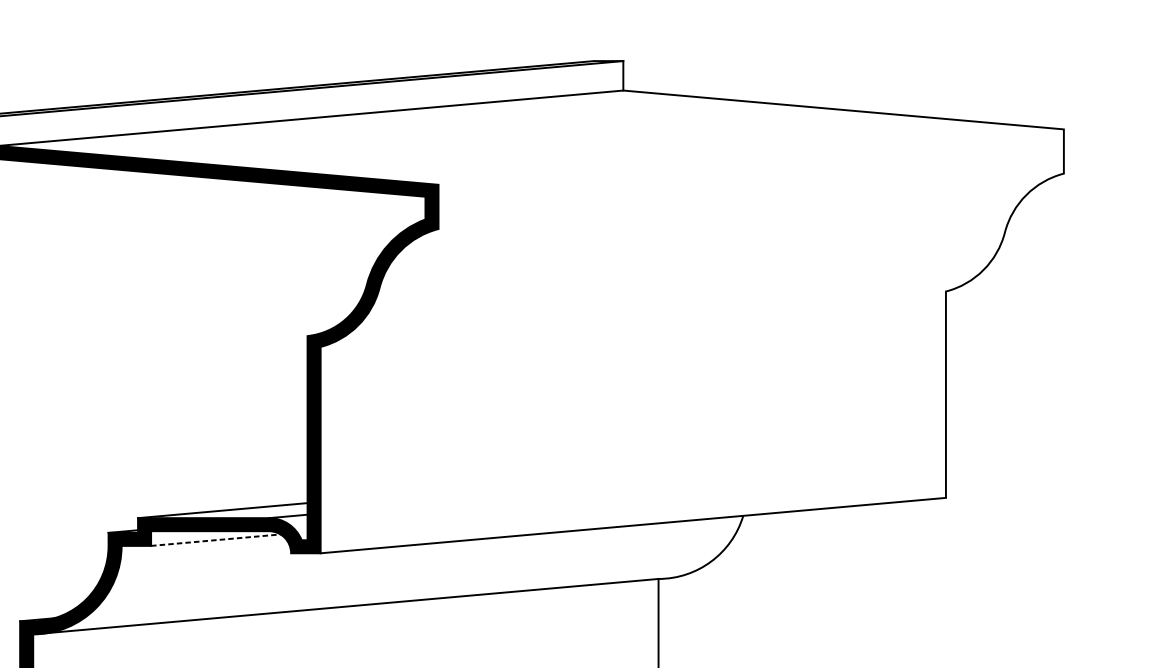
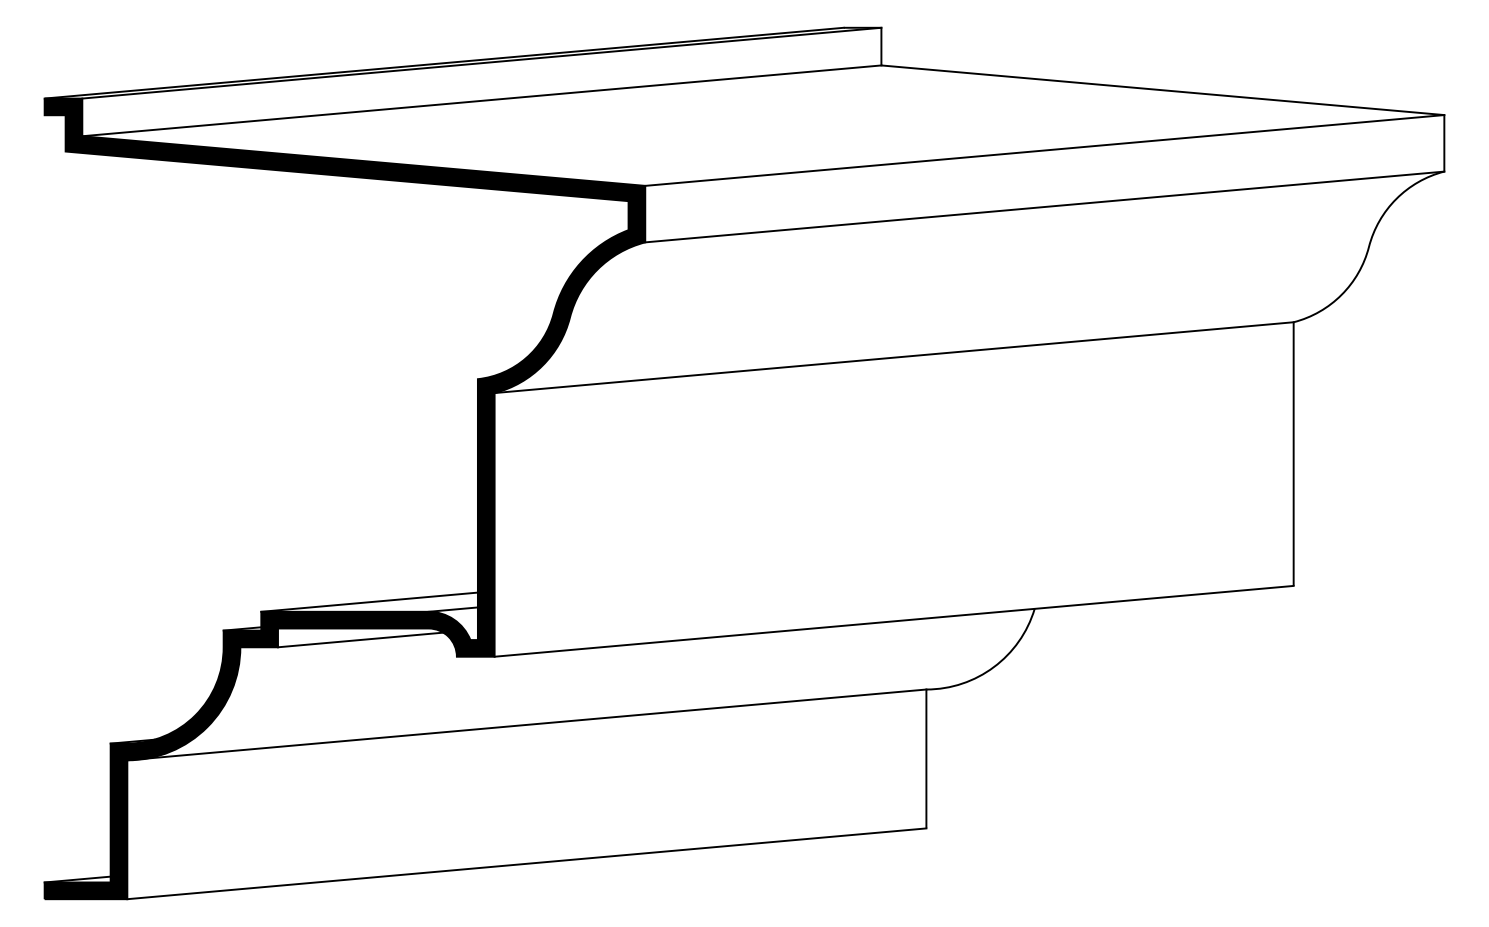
line: (750, 157) -> (1044, 150), added
line: (750, 200) -> (1044, 206), added
line: (632, 319) -> (893, 357), added
line: (216, 539) -> (361, 639), dashed -> solid

